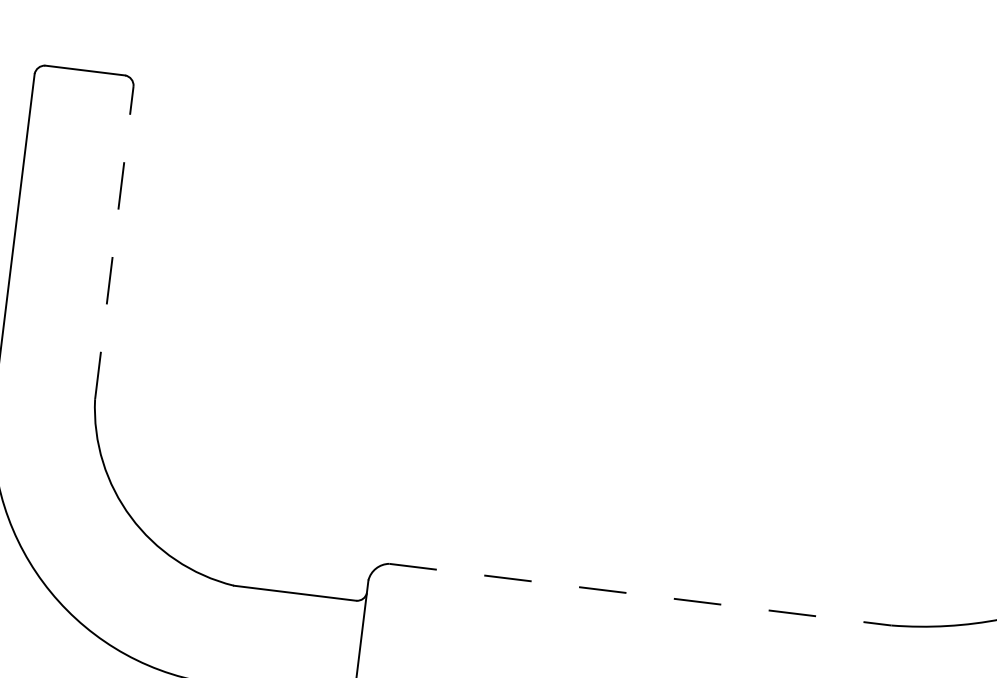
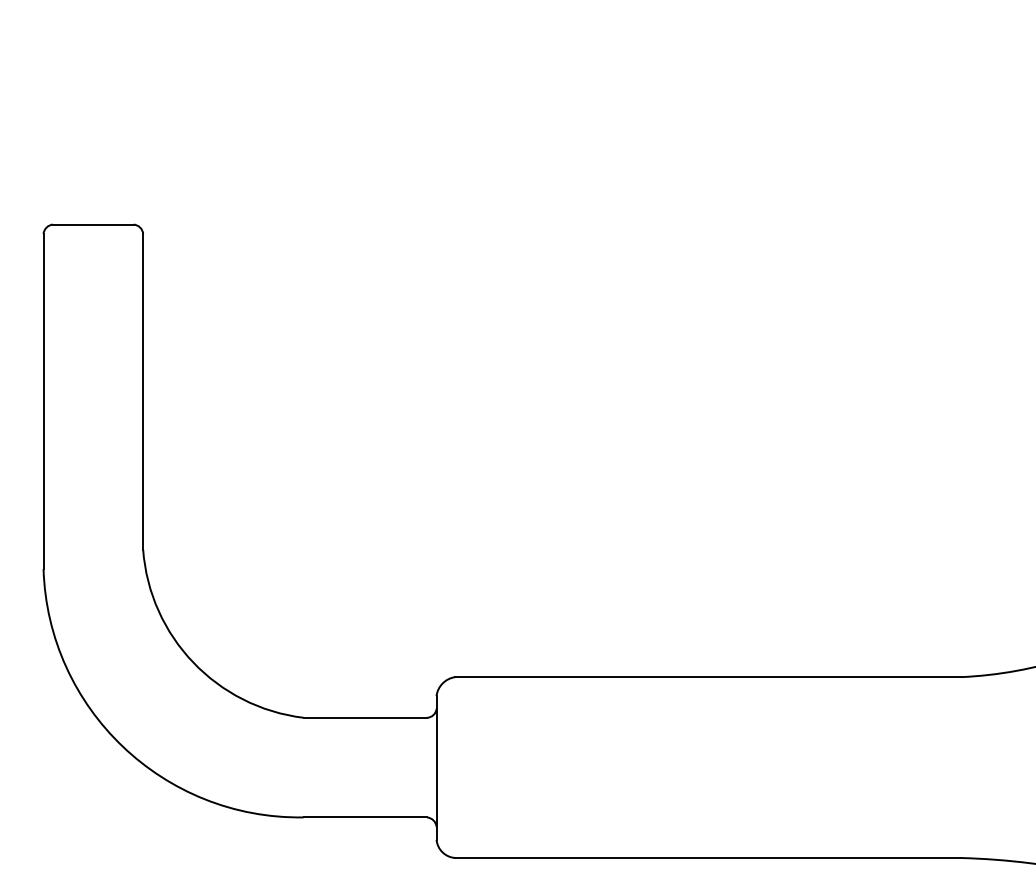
line: (114, 242) -> (143, 391), dashed -> solid
line: (640, 595) -> (708, 677), dashed -> solid

